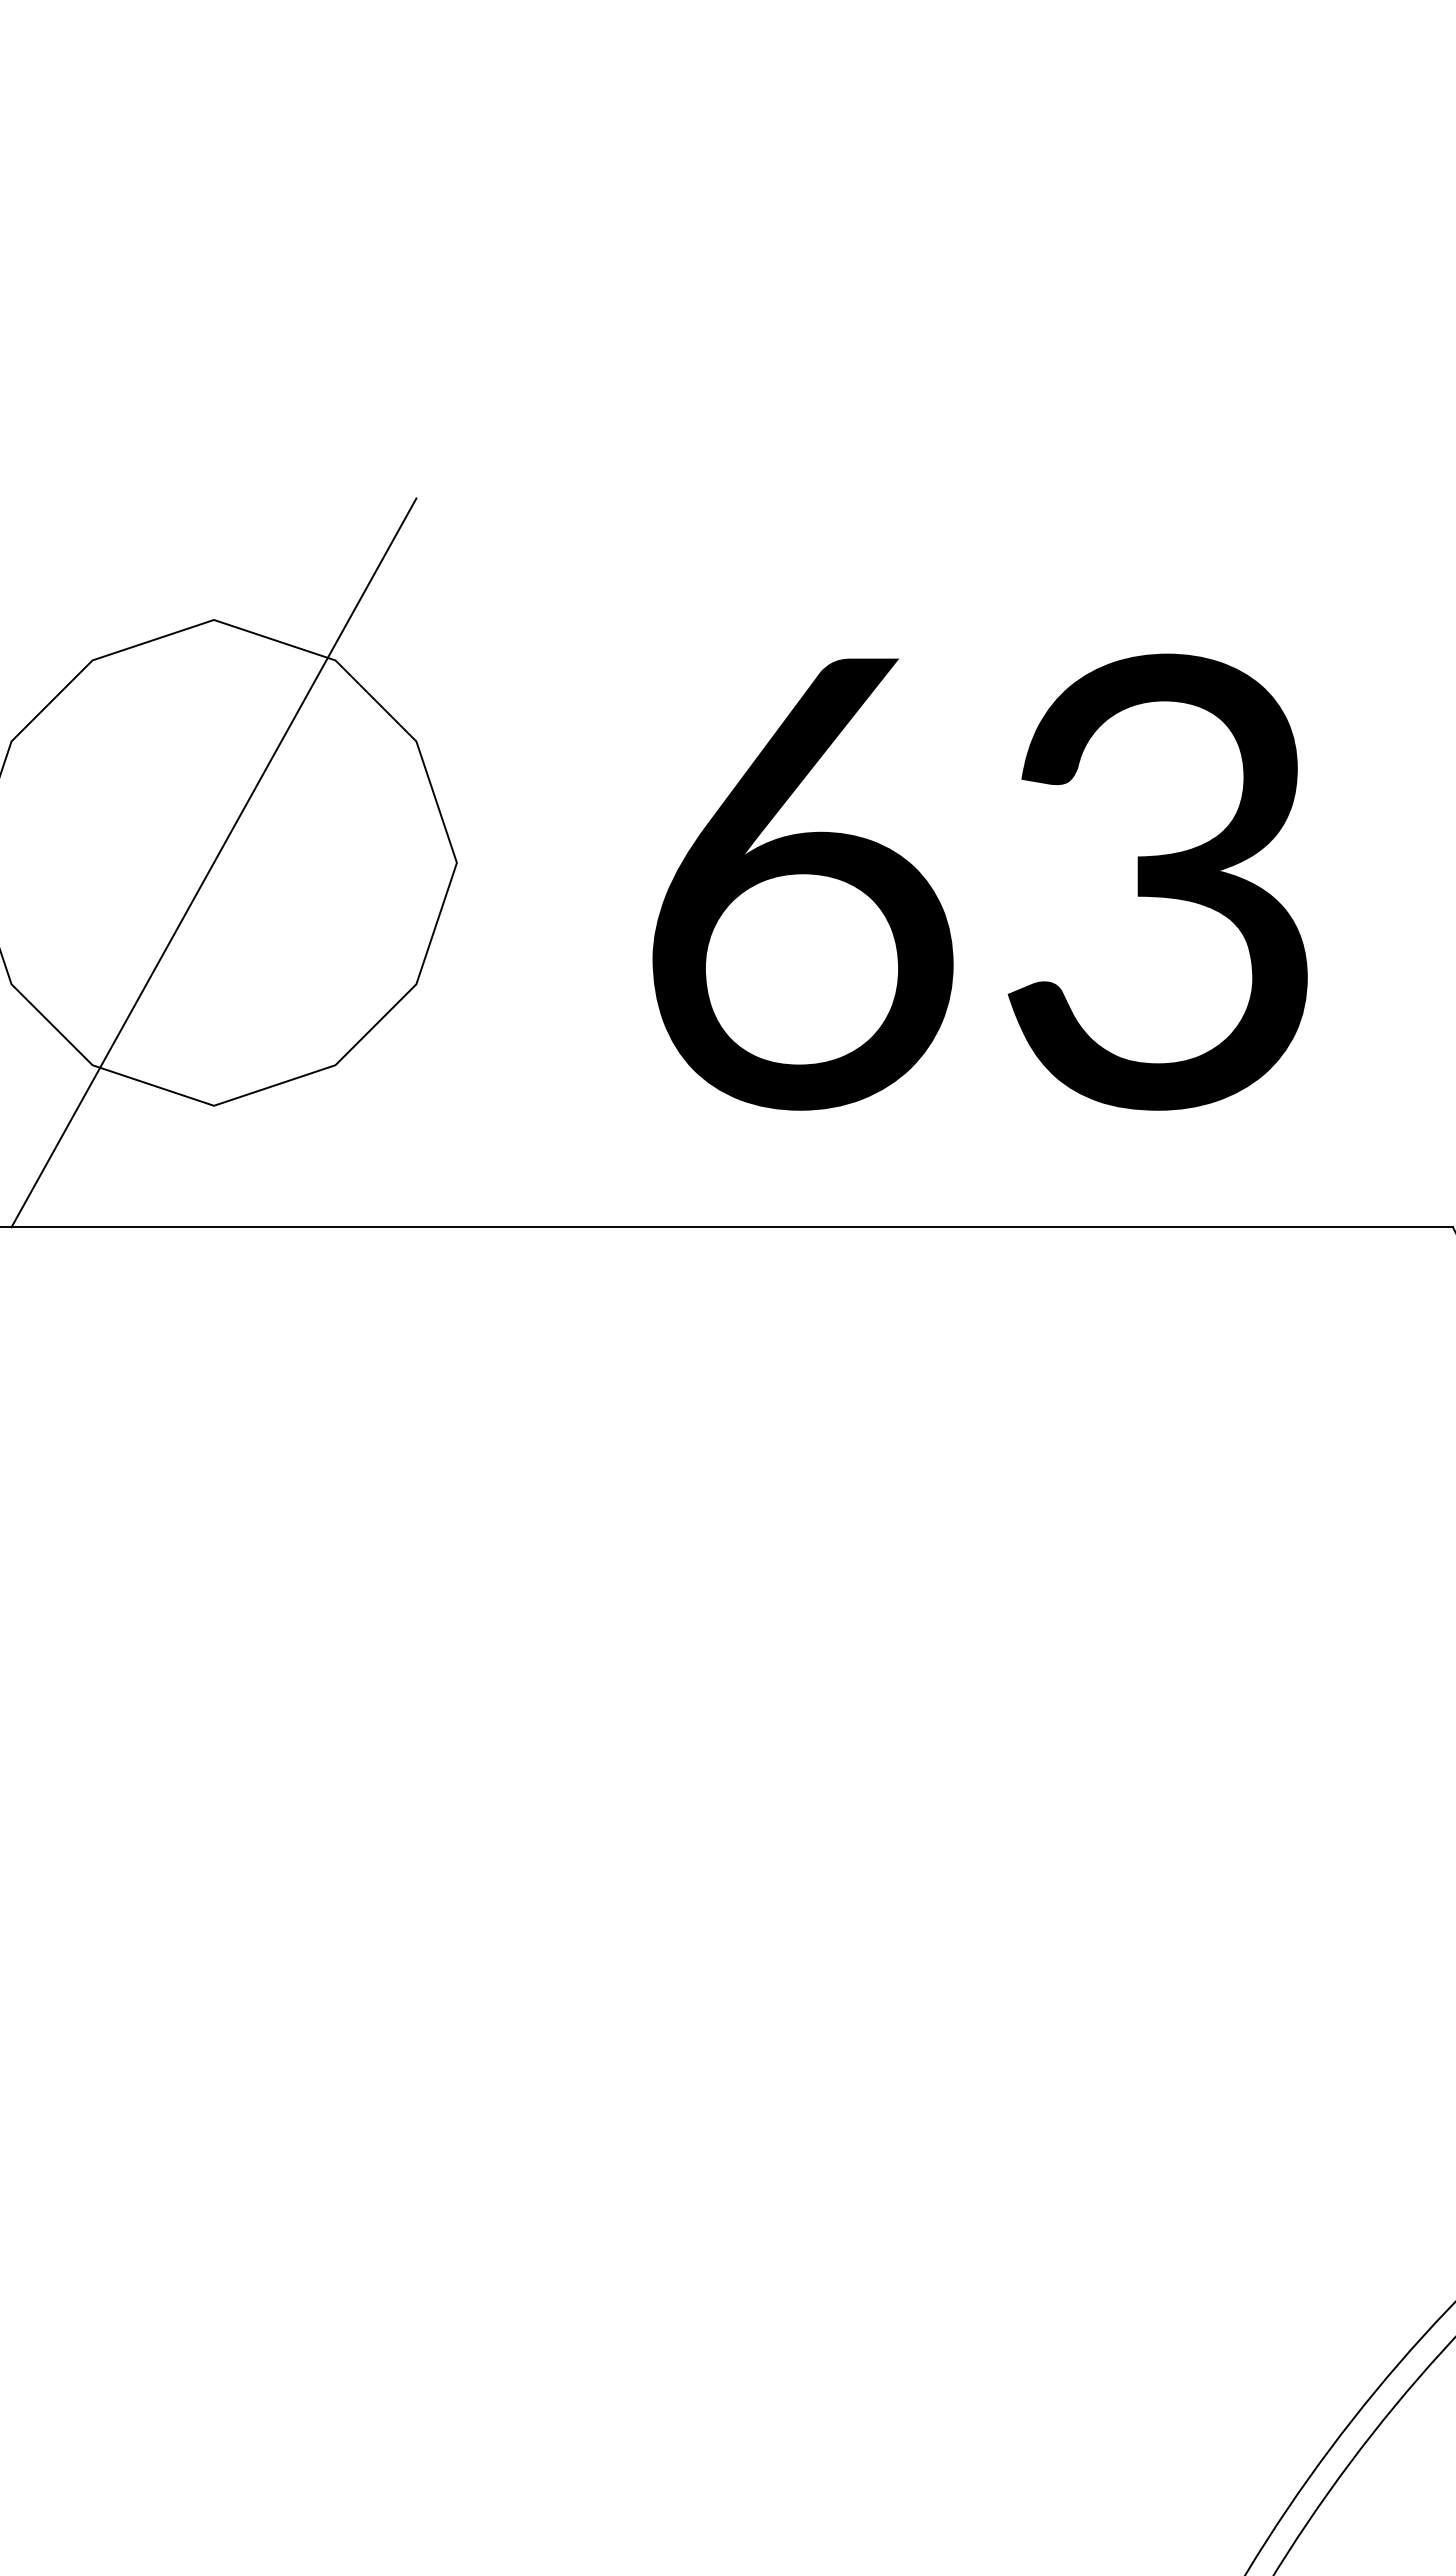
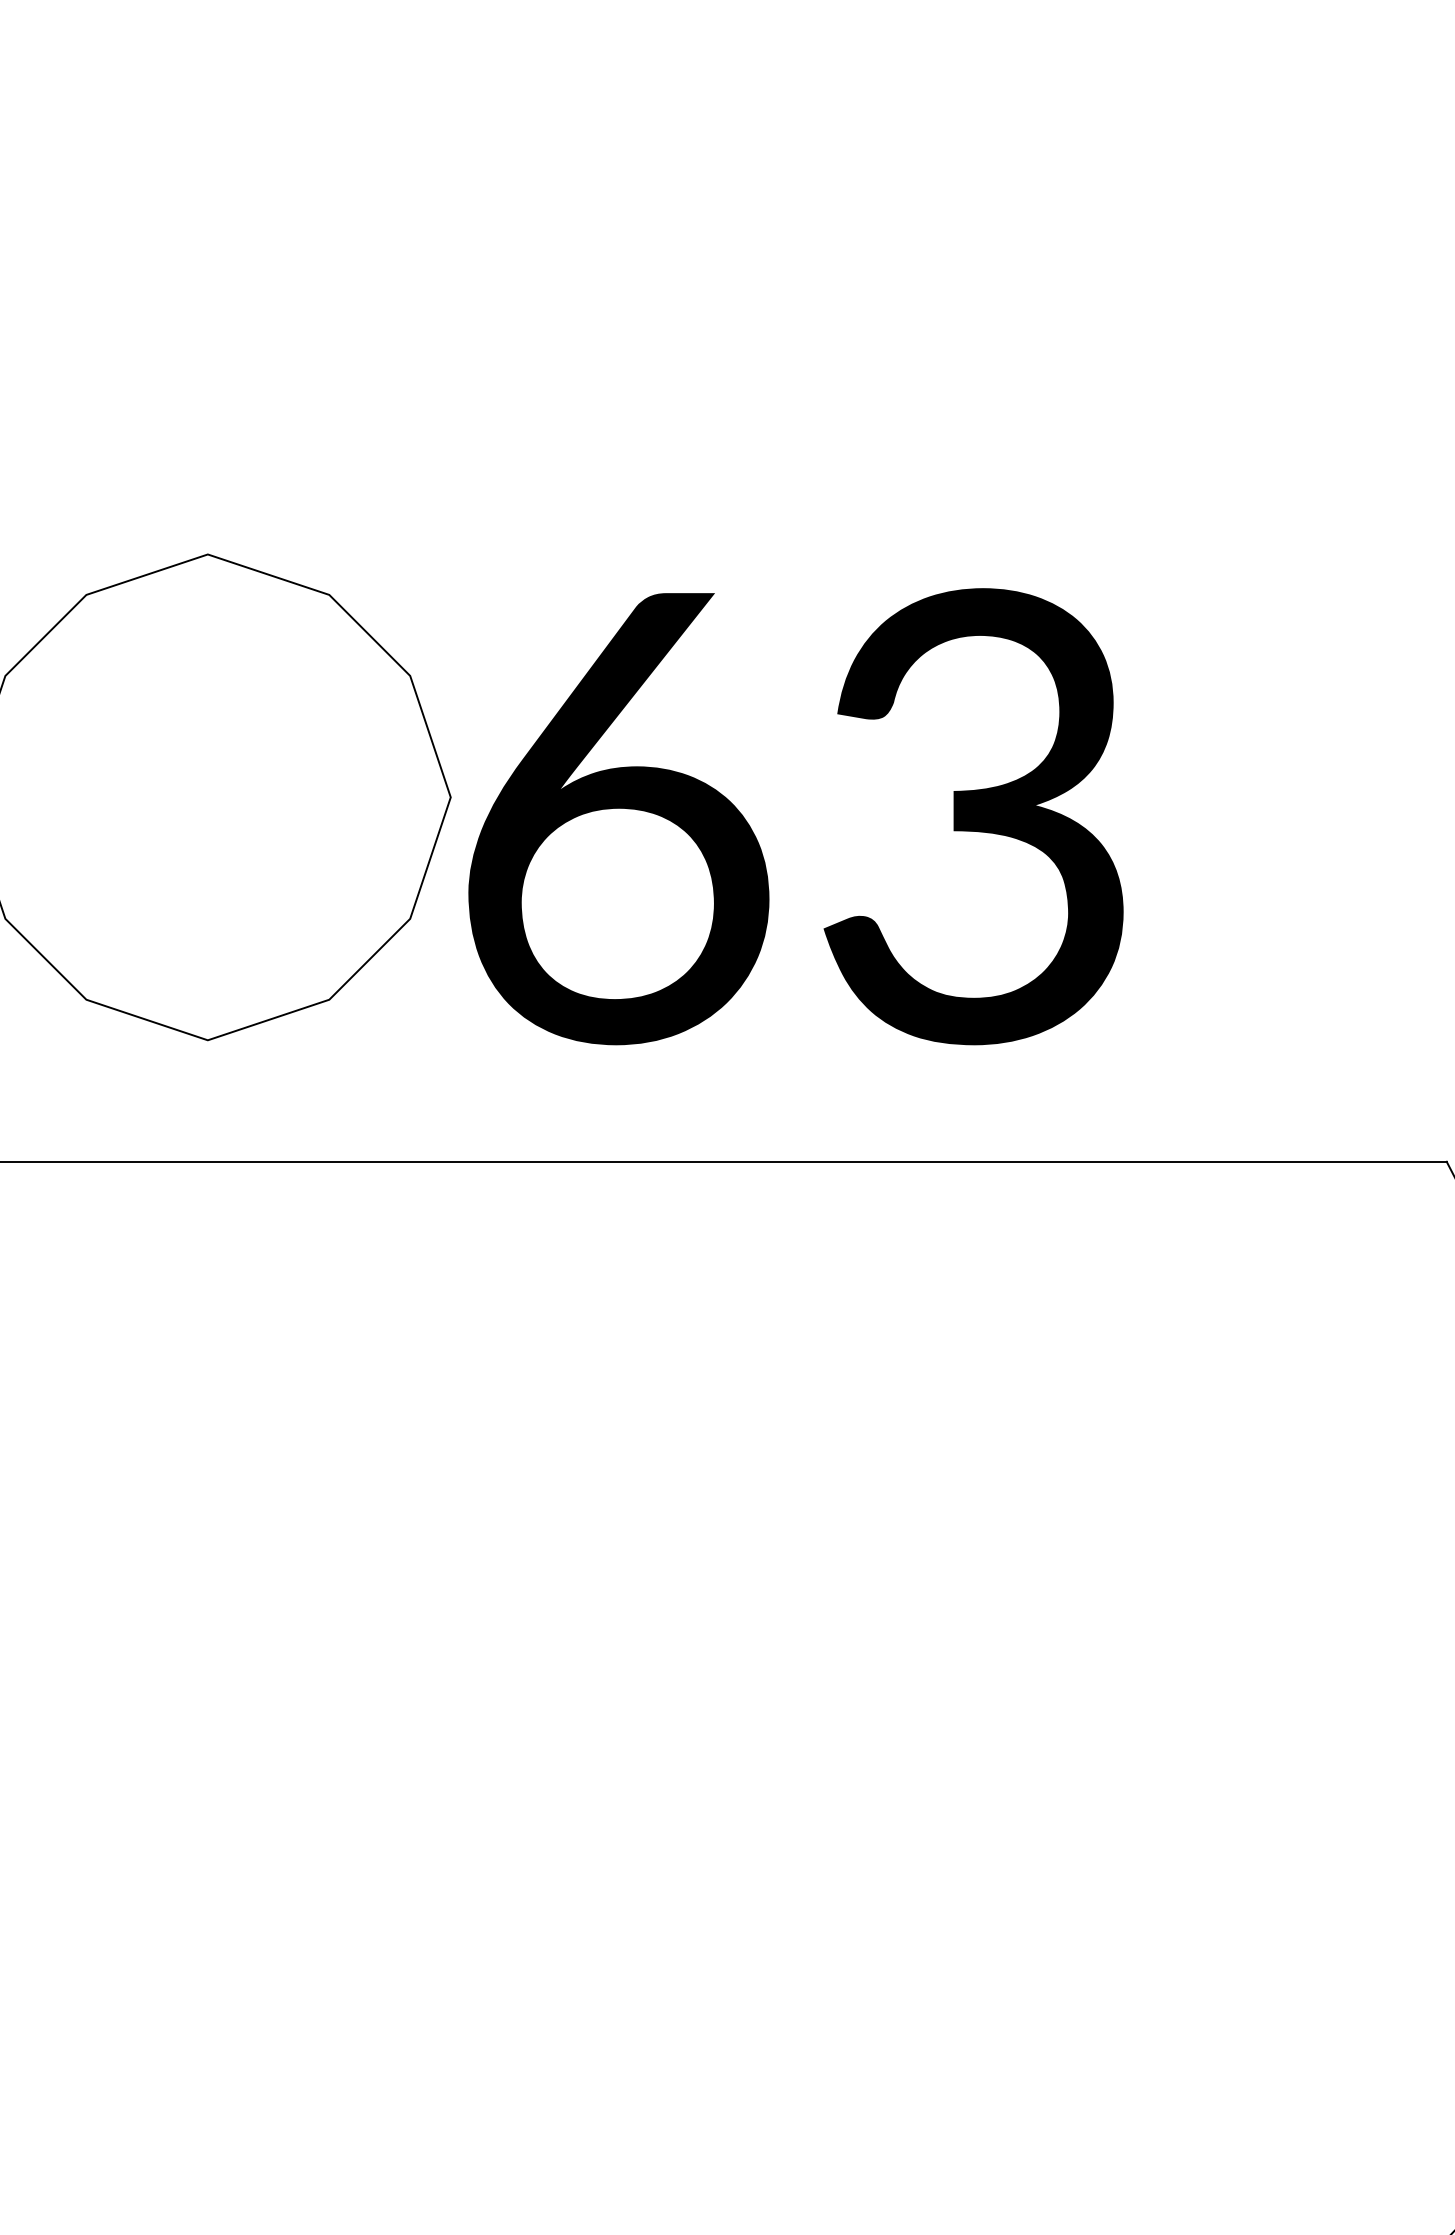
line: (213, 862) -> (207, 797), removed
text: (979, 881) -> (795, 816), moved

